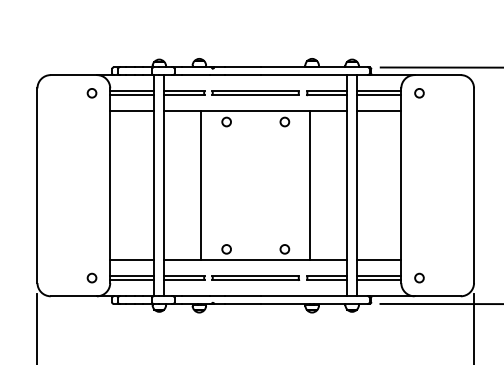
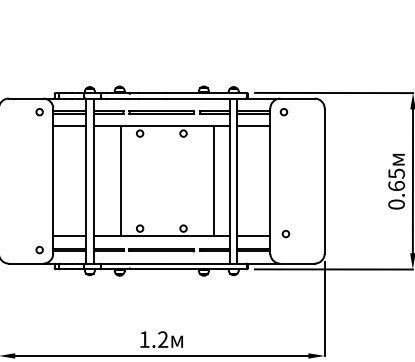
line: (310, 184) -> (213, 180), moved
circle: (418, 277) -> (285, 233), moved

